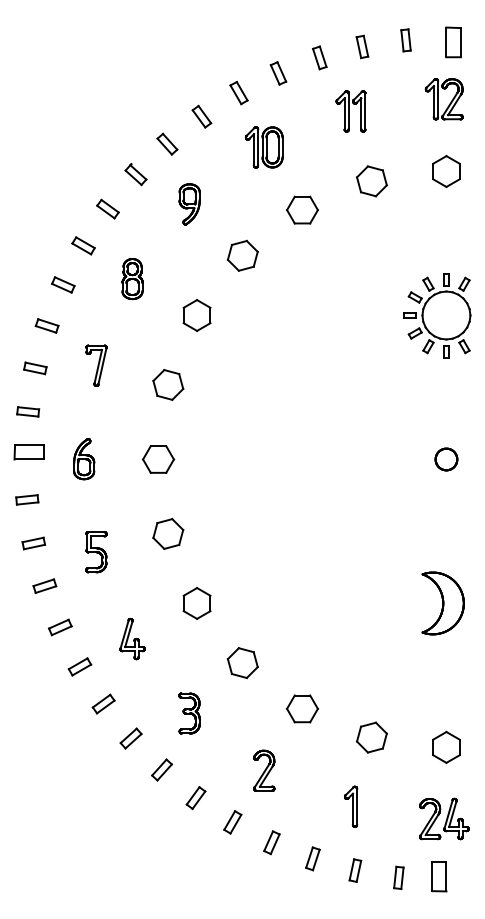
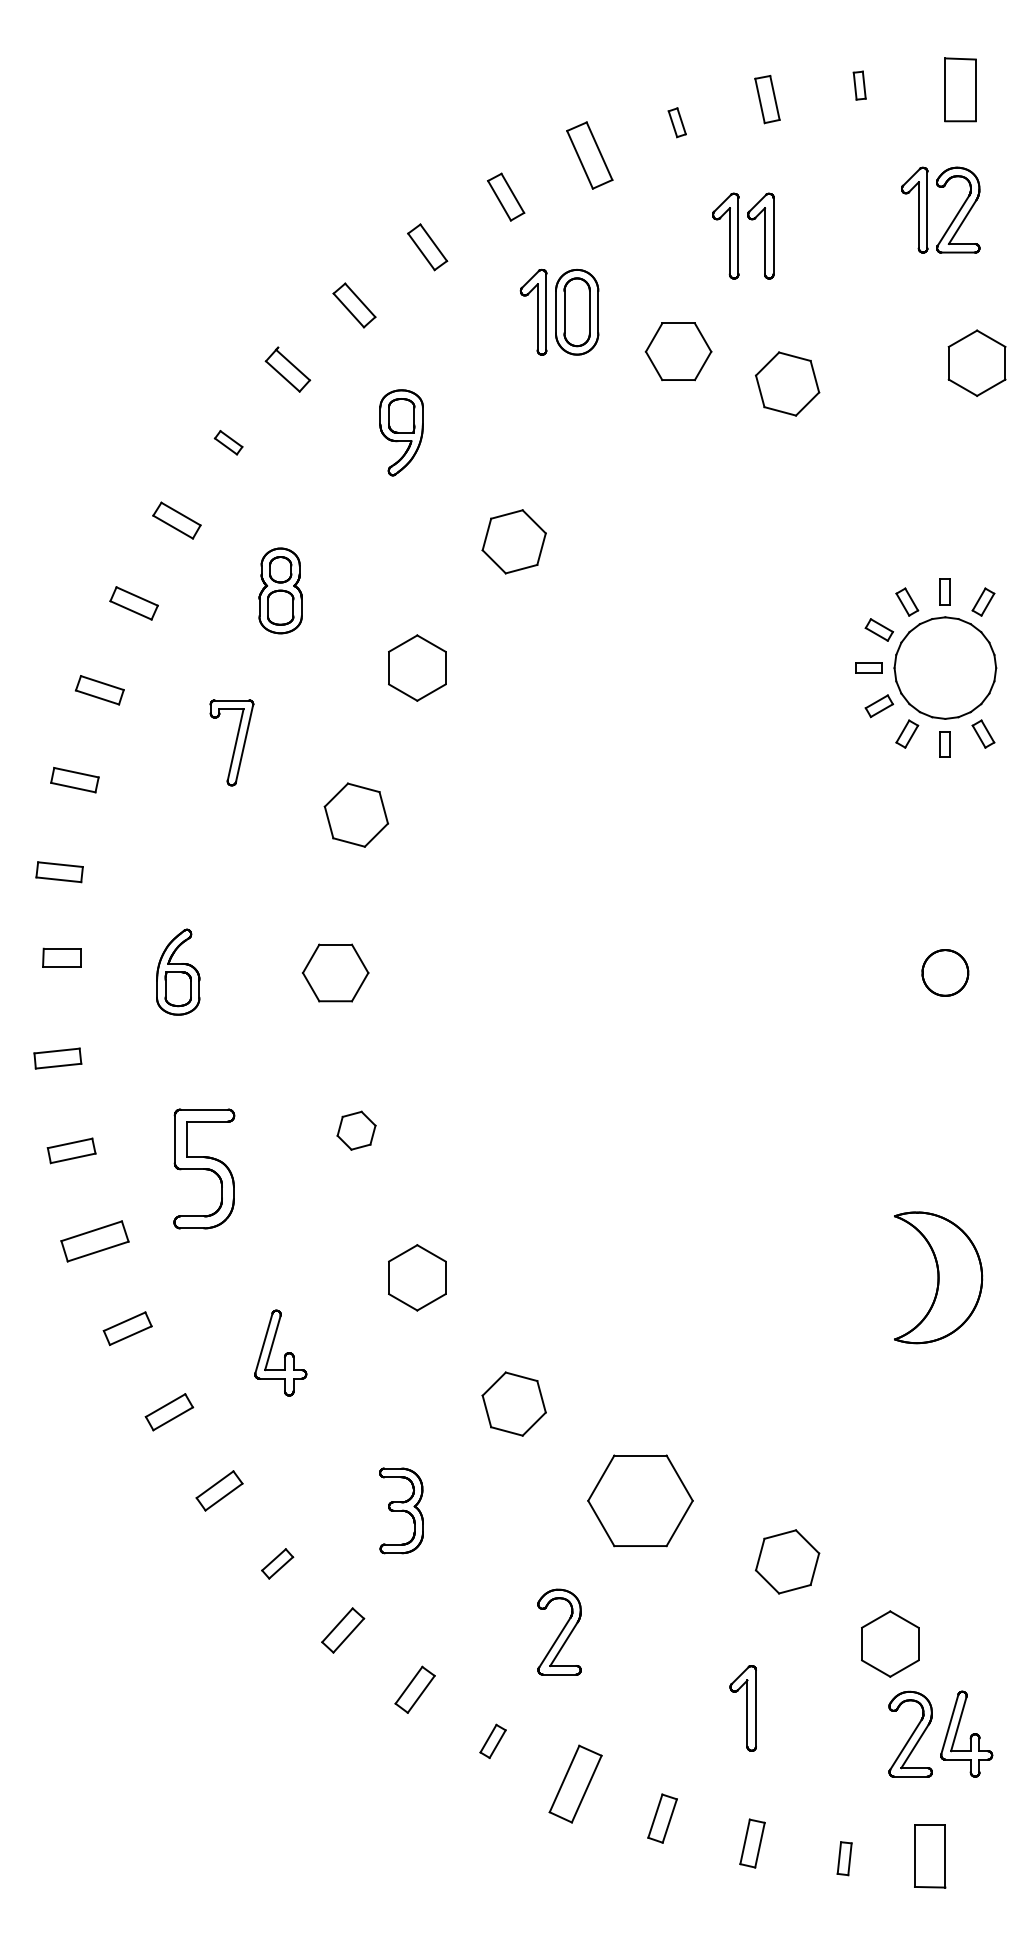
part: (405, 40) -> (858, 85), size x0.6
part: (319, 57) -> (676, 121), size x0.6
part: (278, 73) -> (589, 155), size x1.4
part: (446, 171) -> (977, 363), moved
part: (107, 208) -> (227, 441), size x0.6
part: (302, 209) -> (678, 350), moved
part: (96, 365) -> (231, 742), moved
part: (28, 452) -> (60, 958), size x0.6
part: (168, 533) -> (356, 1129), size x0.6
part: (96, 552) -> (204, 1169), size x1.4
part: (44, 585) -> (94, 1239), size x1.4
part: (302, 708) -> (640, 1500), size x1.6
part: (130, 738) -> (276, 1563), size x0.7
part: (446, 746) -> (890, 1642), moved
part: (232, 822) -> (492, 1741), size x0.7
part: (271, 842) -> (574, 1783), size x1.6
part: (398, 877) -> (843, 1858), size x0.7

